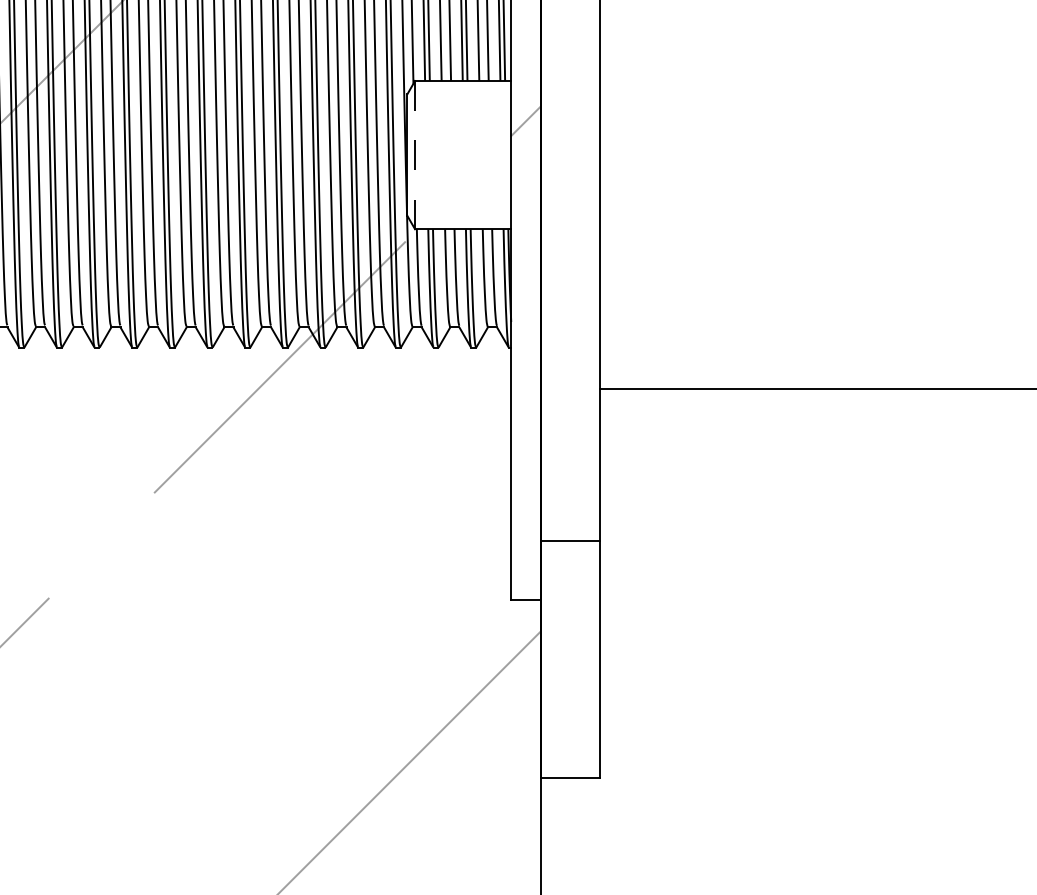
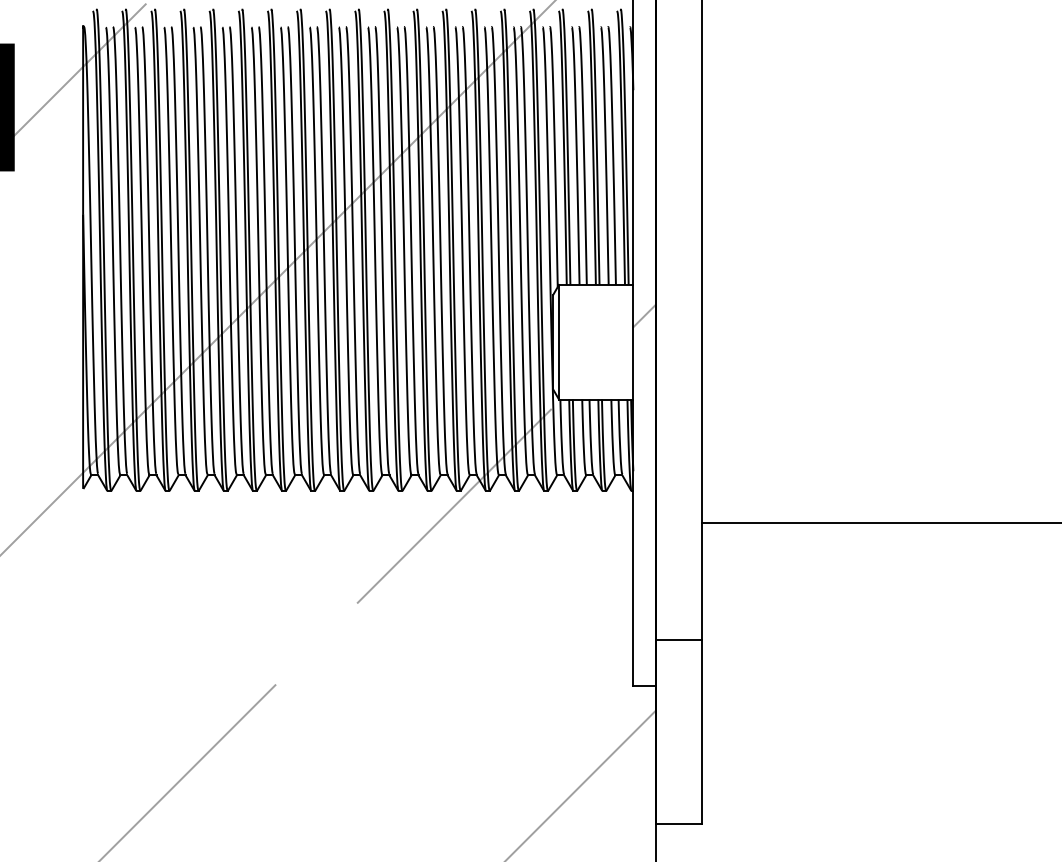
line: (415, 154) -> (559, 341), dashed -> solid

